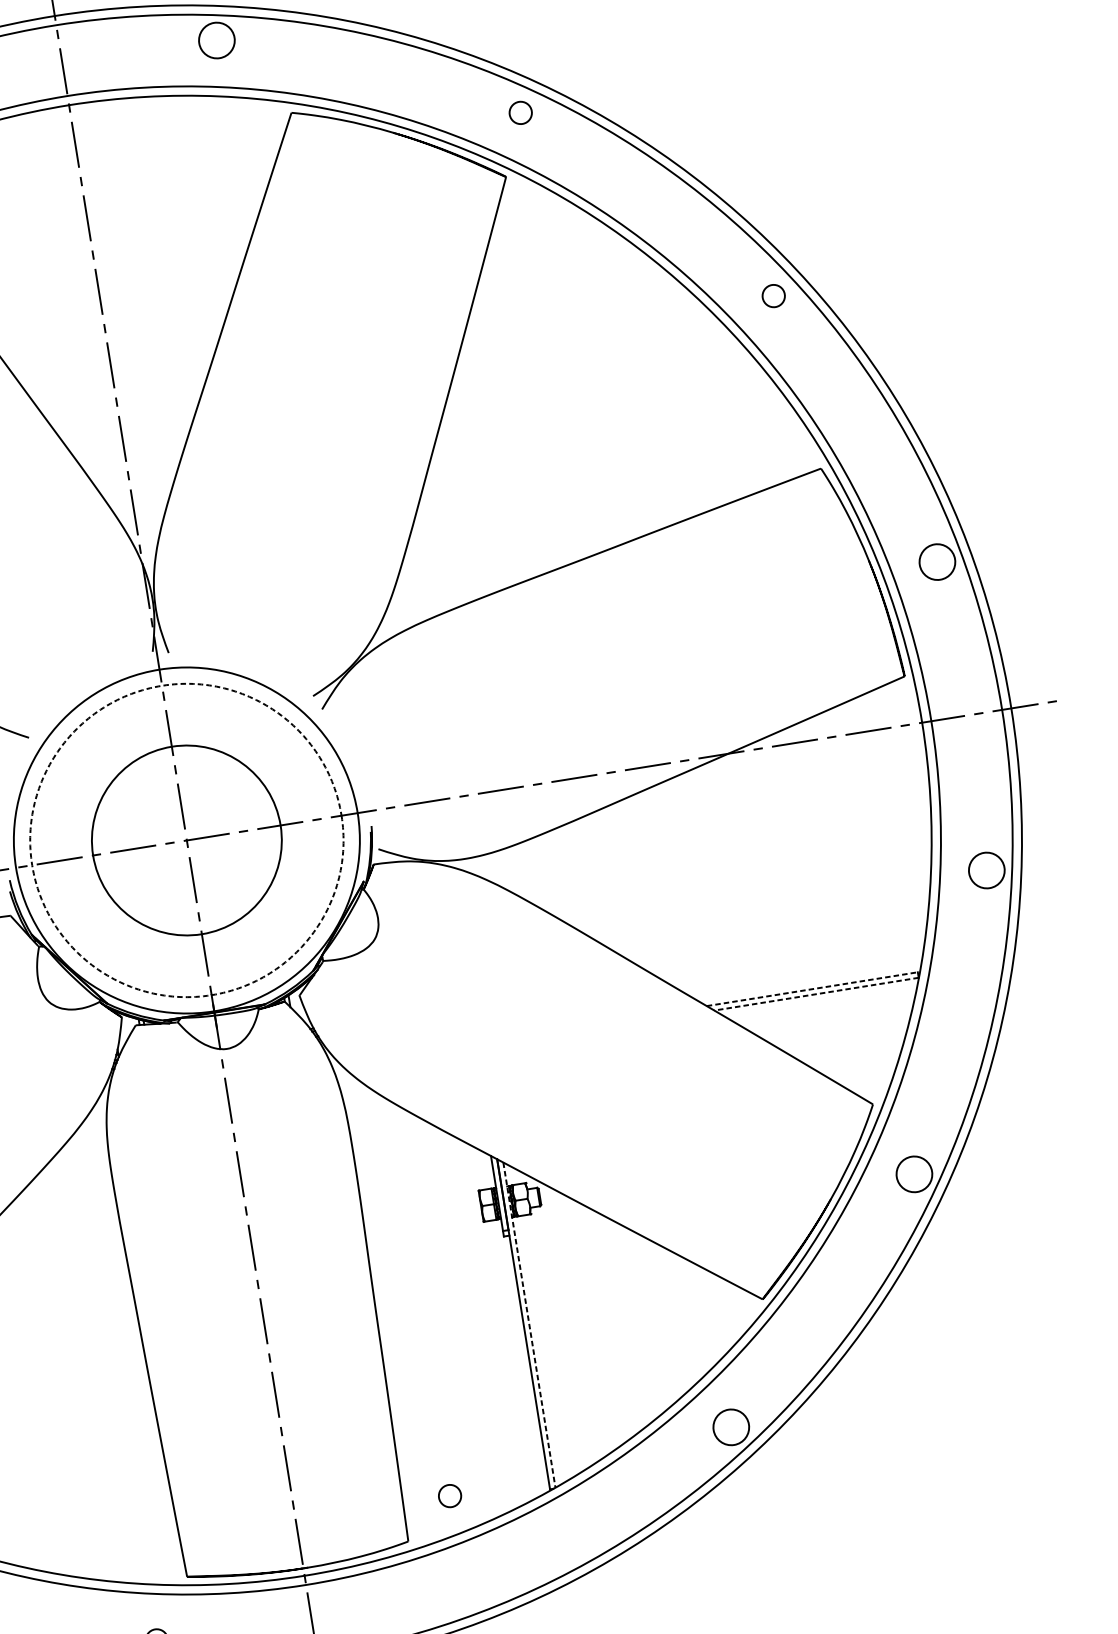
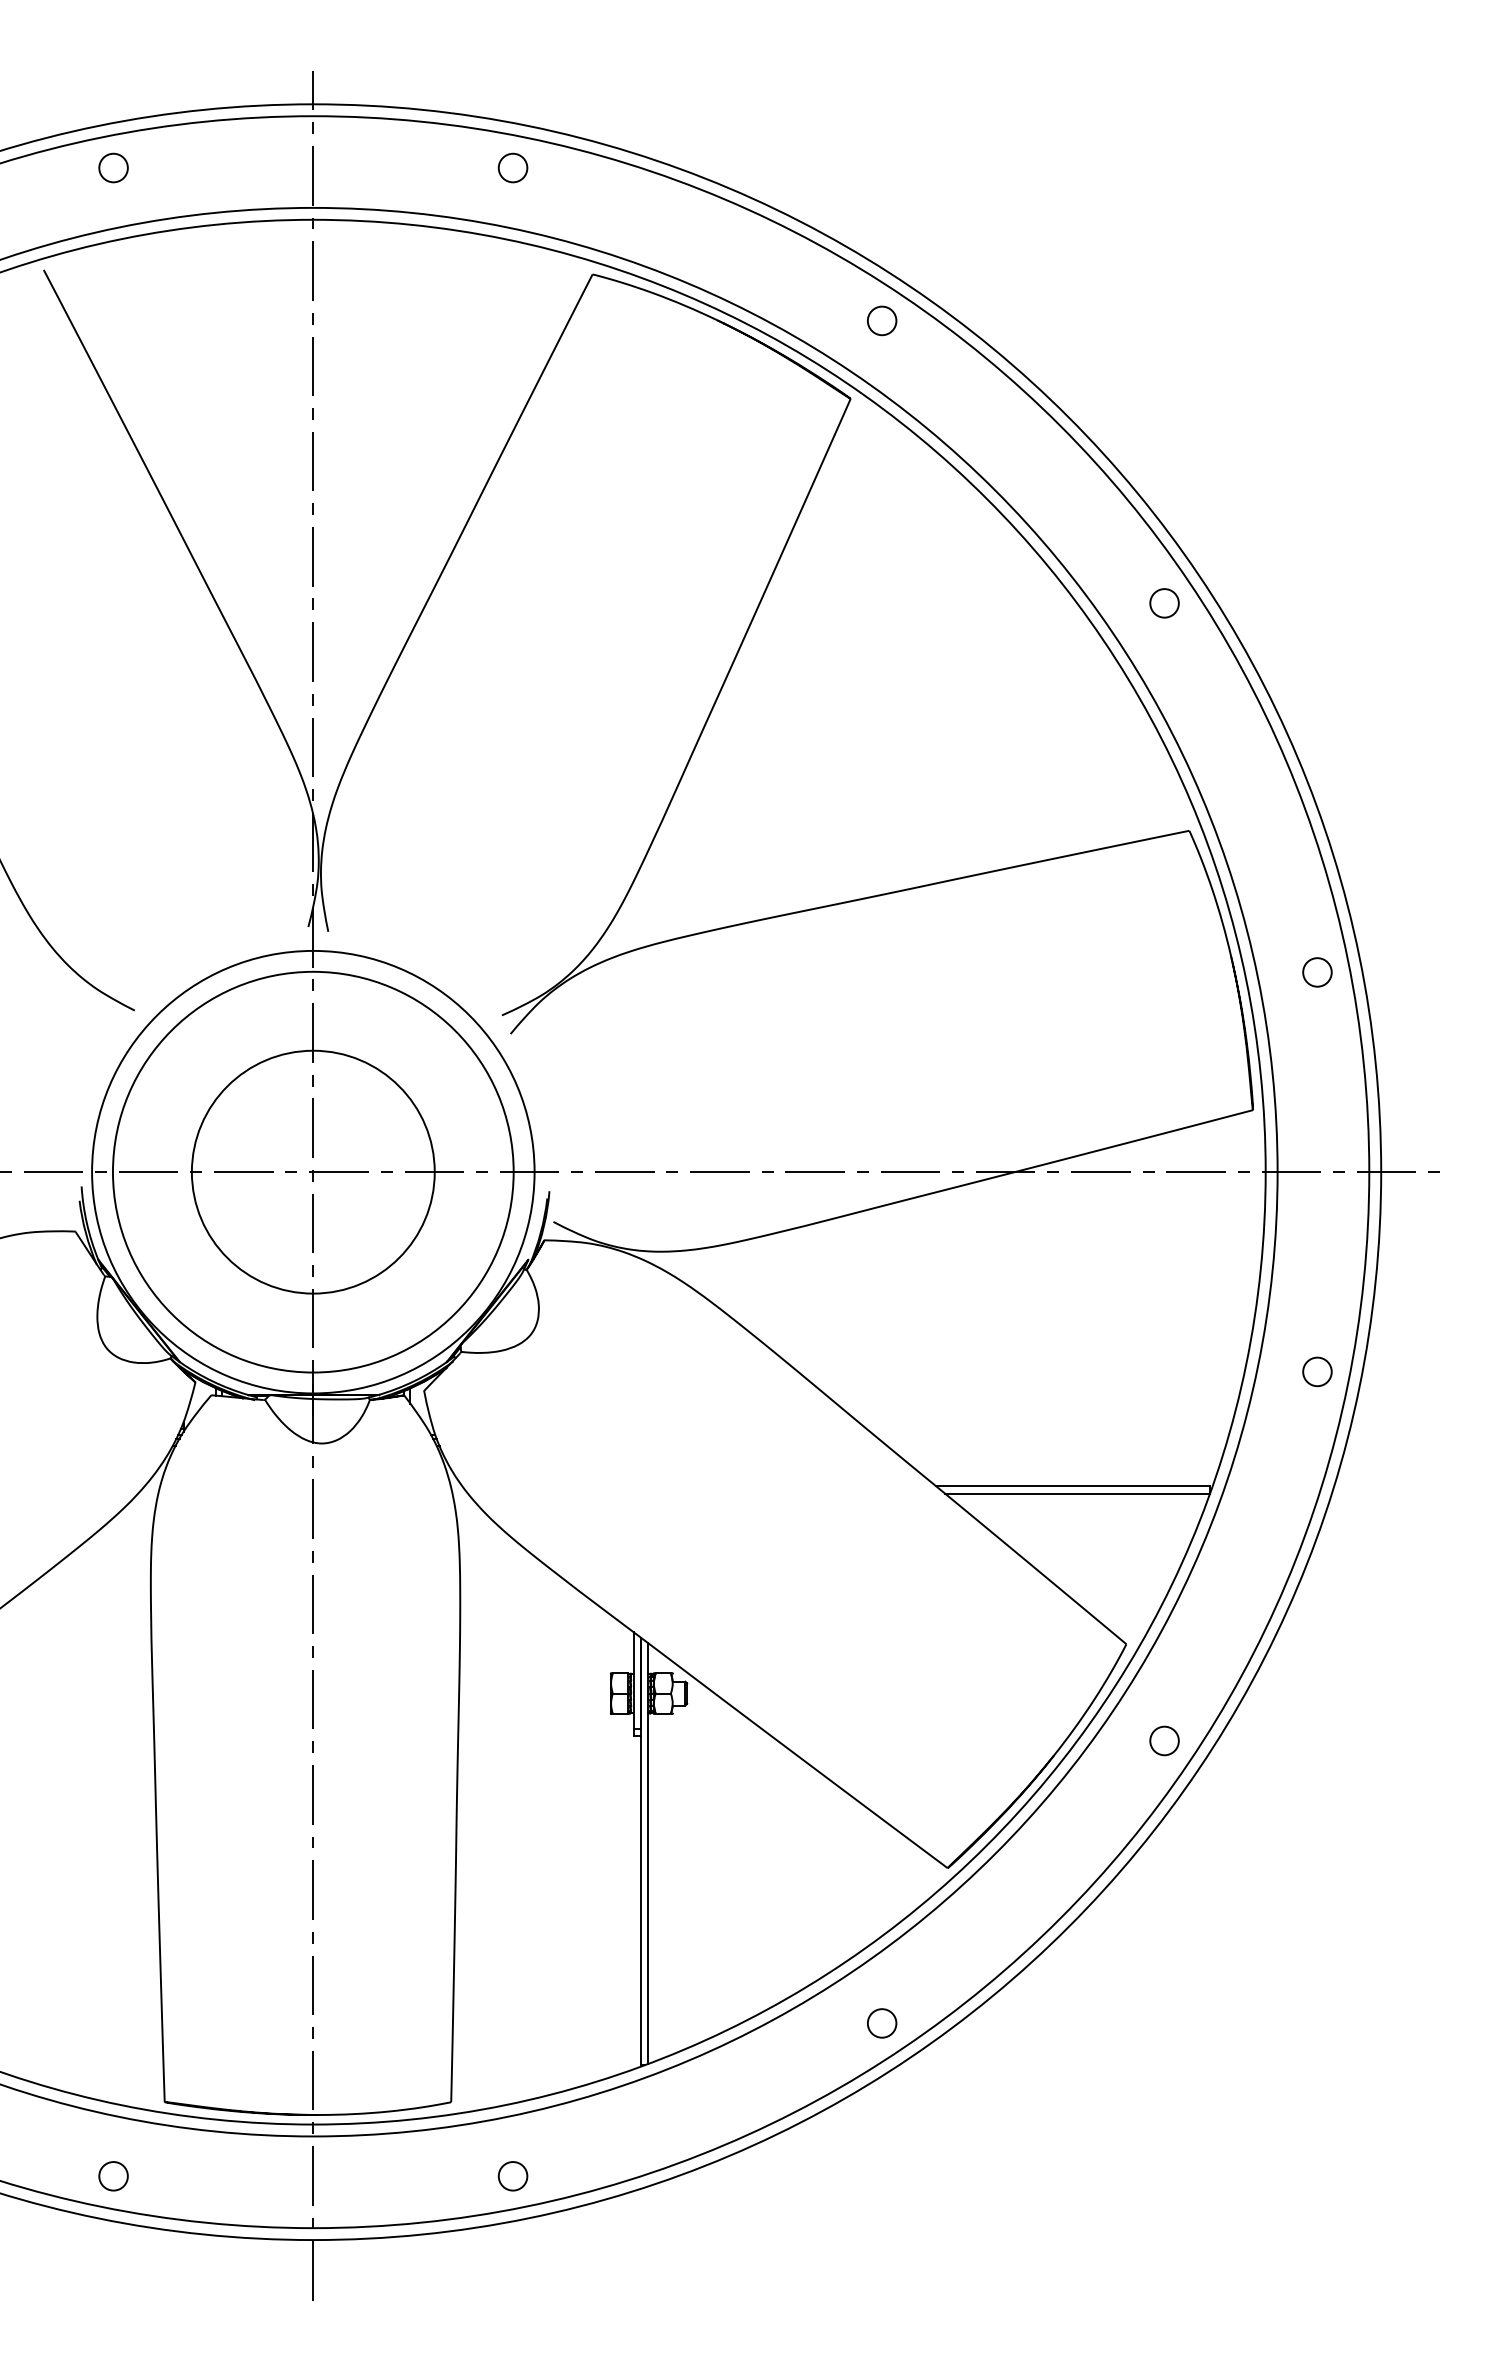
circle: (216, 40) -> (512, 167), size x0.62
circle: (937, 562) -> (1317, 972), size x0.62
circle: (186, 840) -> (312, 1171), dashed -> solid
circle: (986, 870) -> (1317, 1371), size x0.62
line: (812, 989) -> (1073, 1486), dashed -> solid
line: (815, 994) -> (1076, 1493), dashed -> solid
circle: (914, 1174) -> (1164, 1740), size x0.62
line: (529, 1325) -> (647, 1853), dashed -> solid
circle: (730, 1427) -> (881, 2023), size x0.62
circle: (449, 1496) -> (512, 2176), moved

